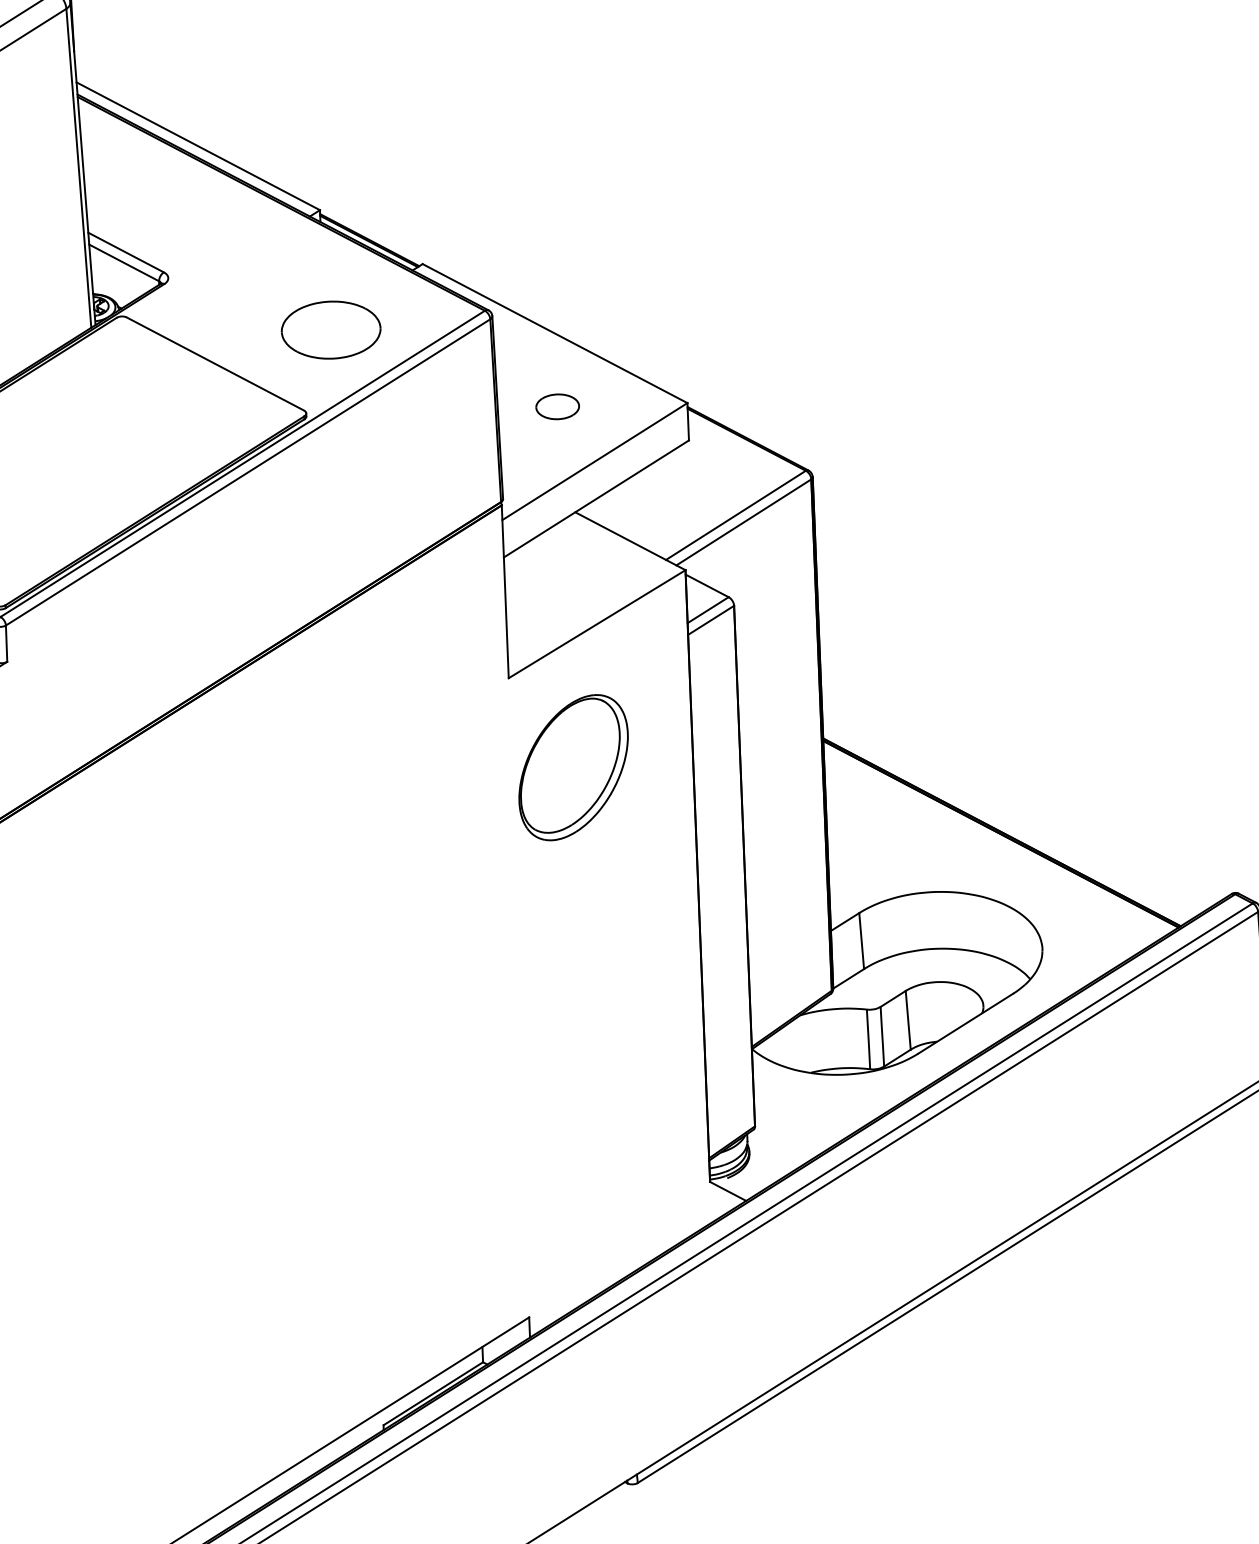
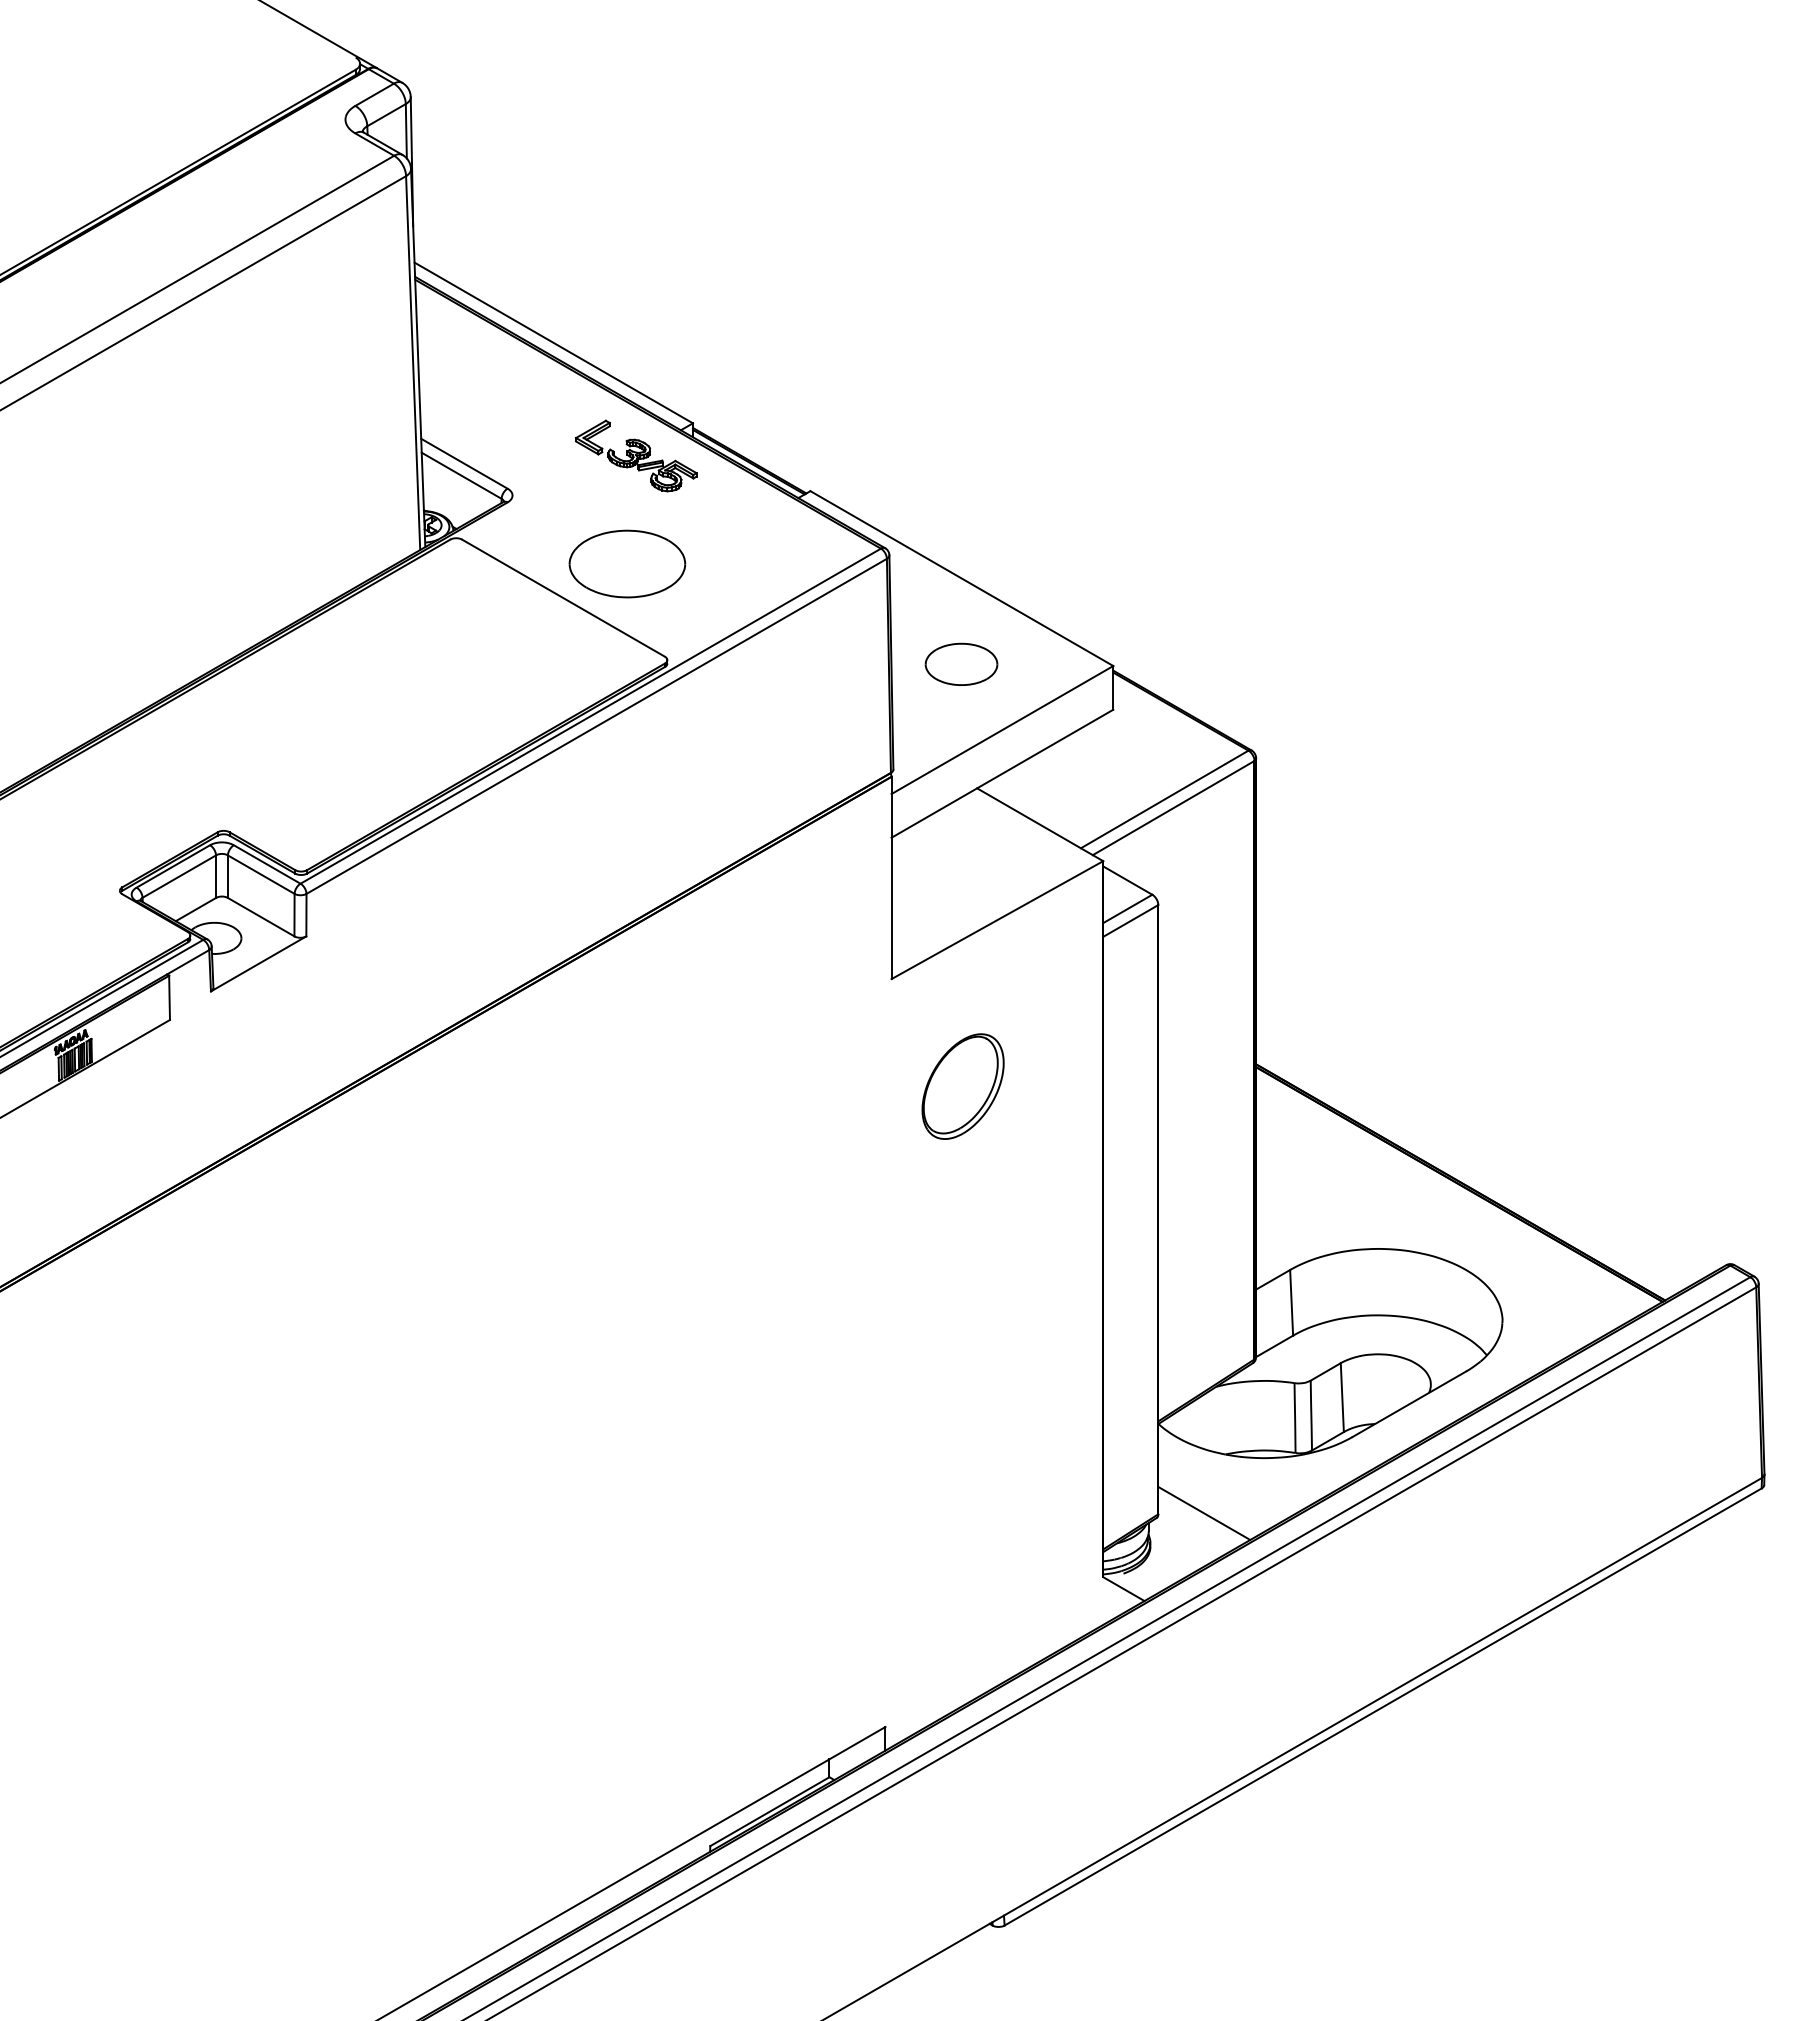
part: (272, 239) -> (636, 455), added
part: (331, 329) -> (627, 563), moved
part: (557, 406) -> (961, 663), size x1.43
part: (573, 767) -> (962, 1086), size x0.62
line: (794, 1124) -> (1204, 1513), added

